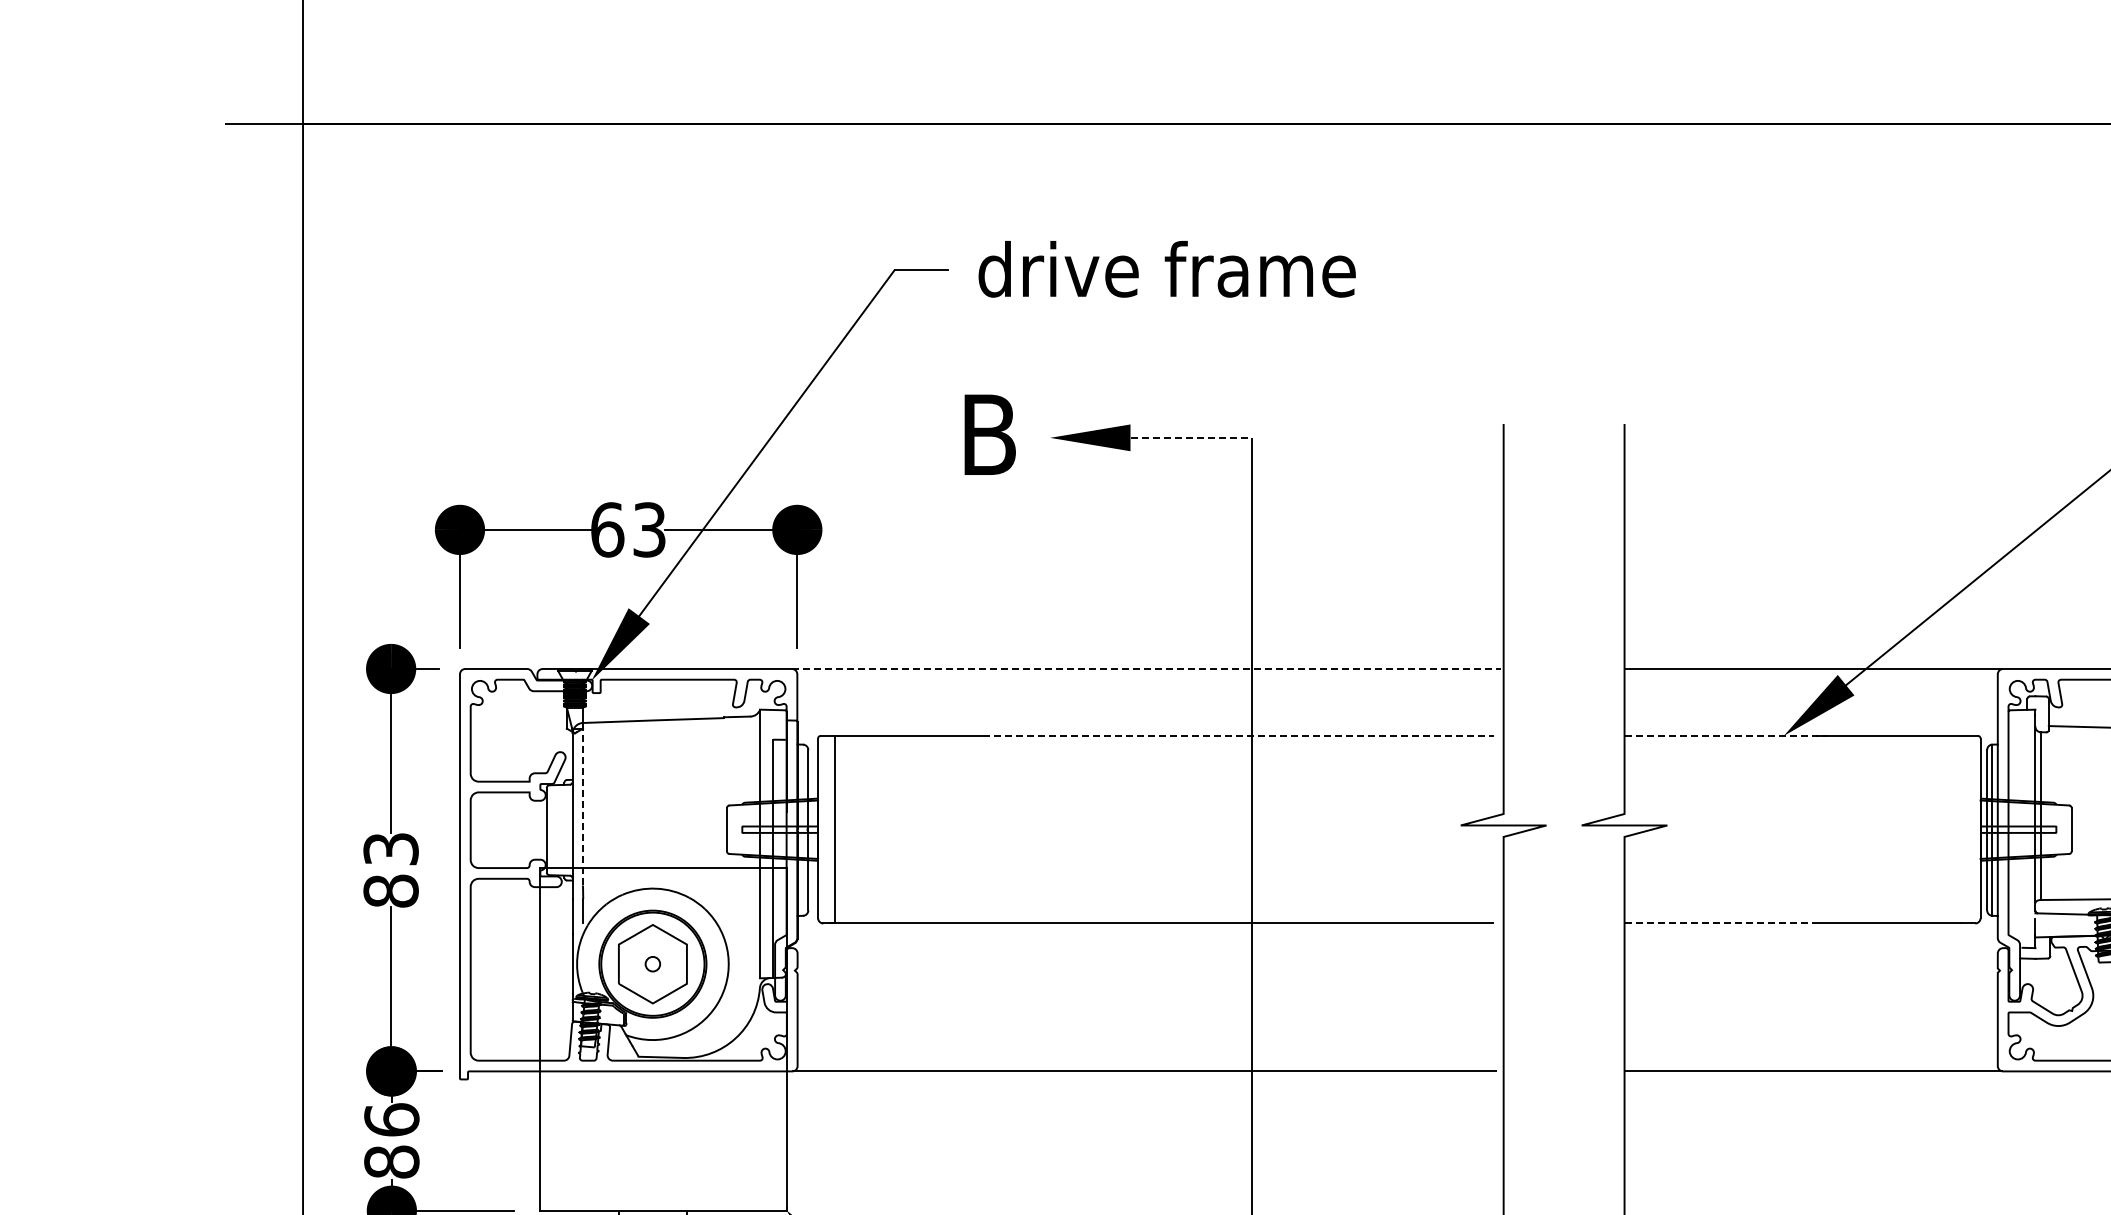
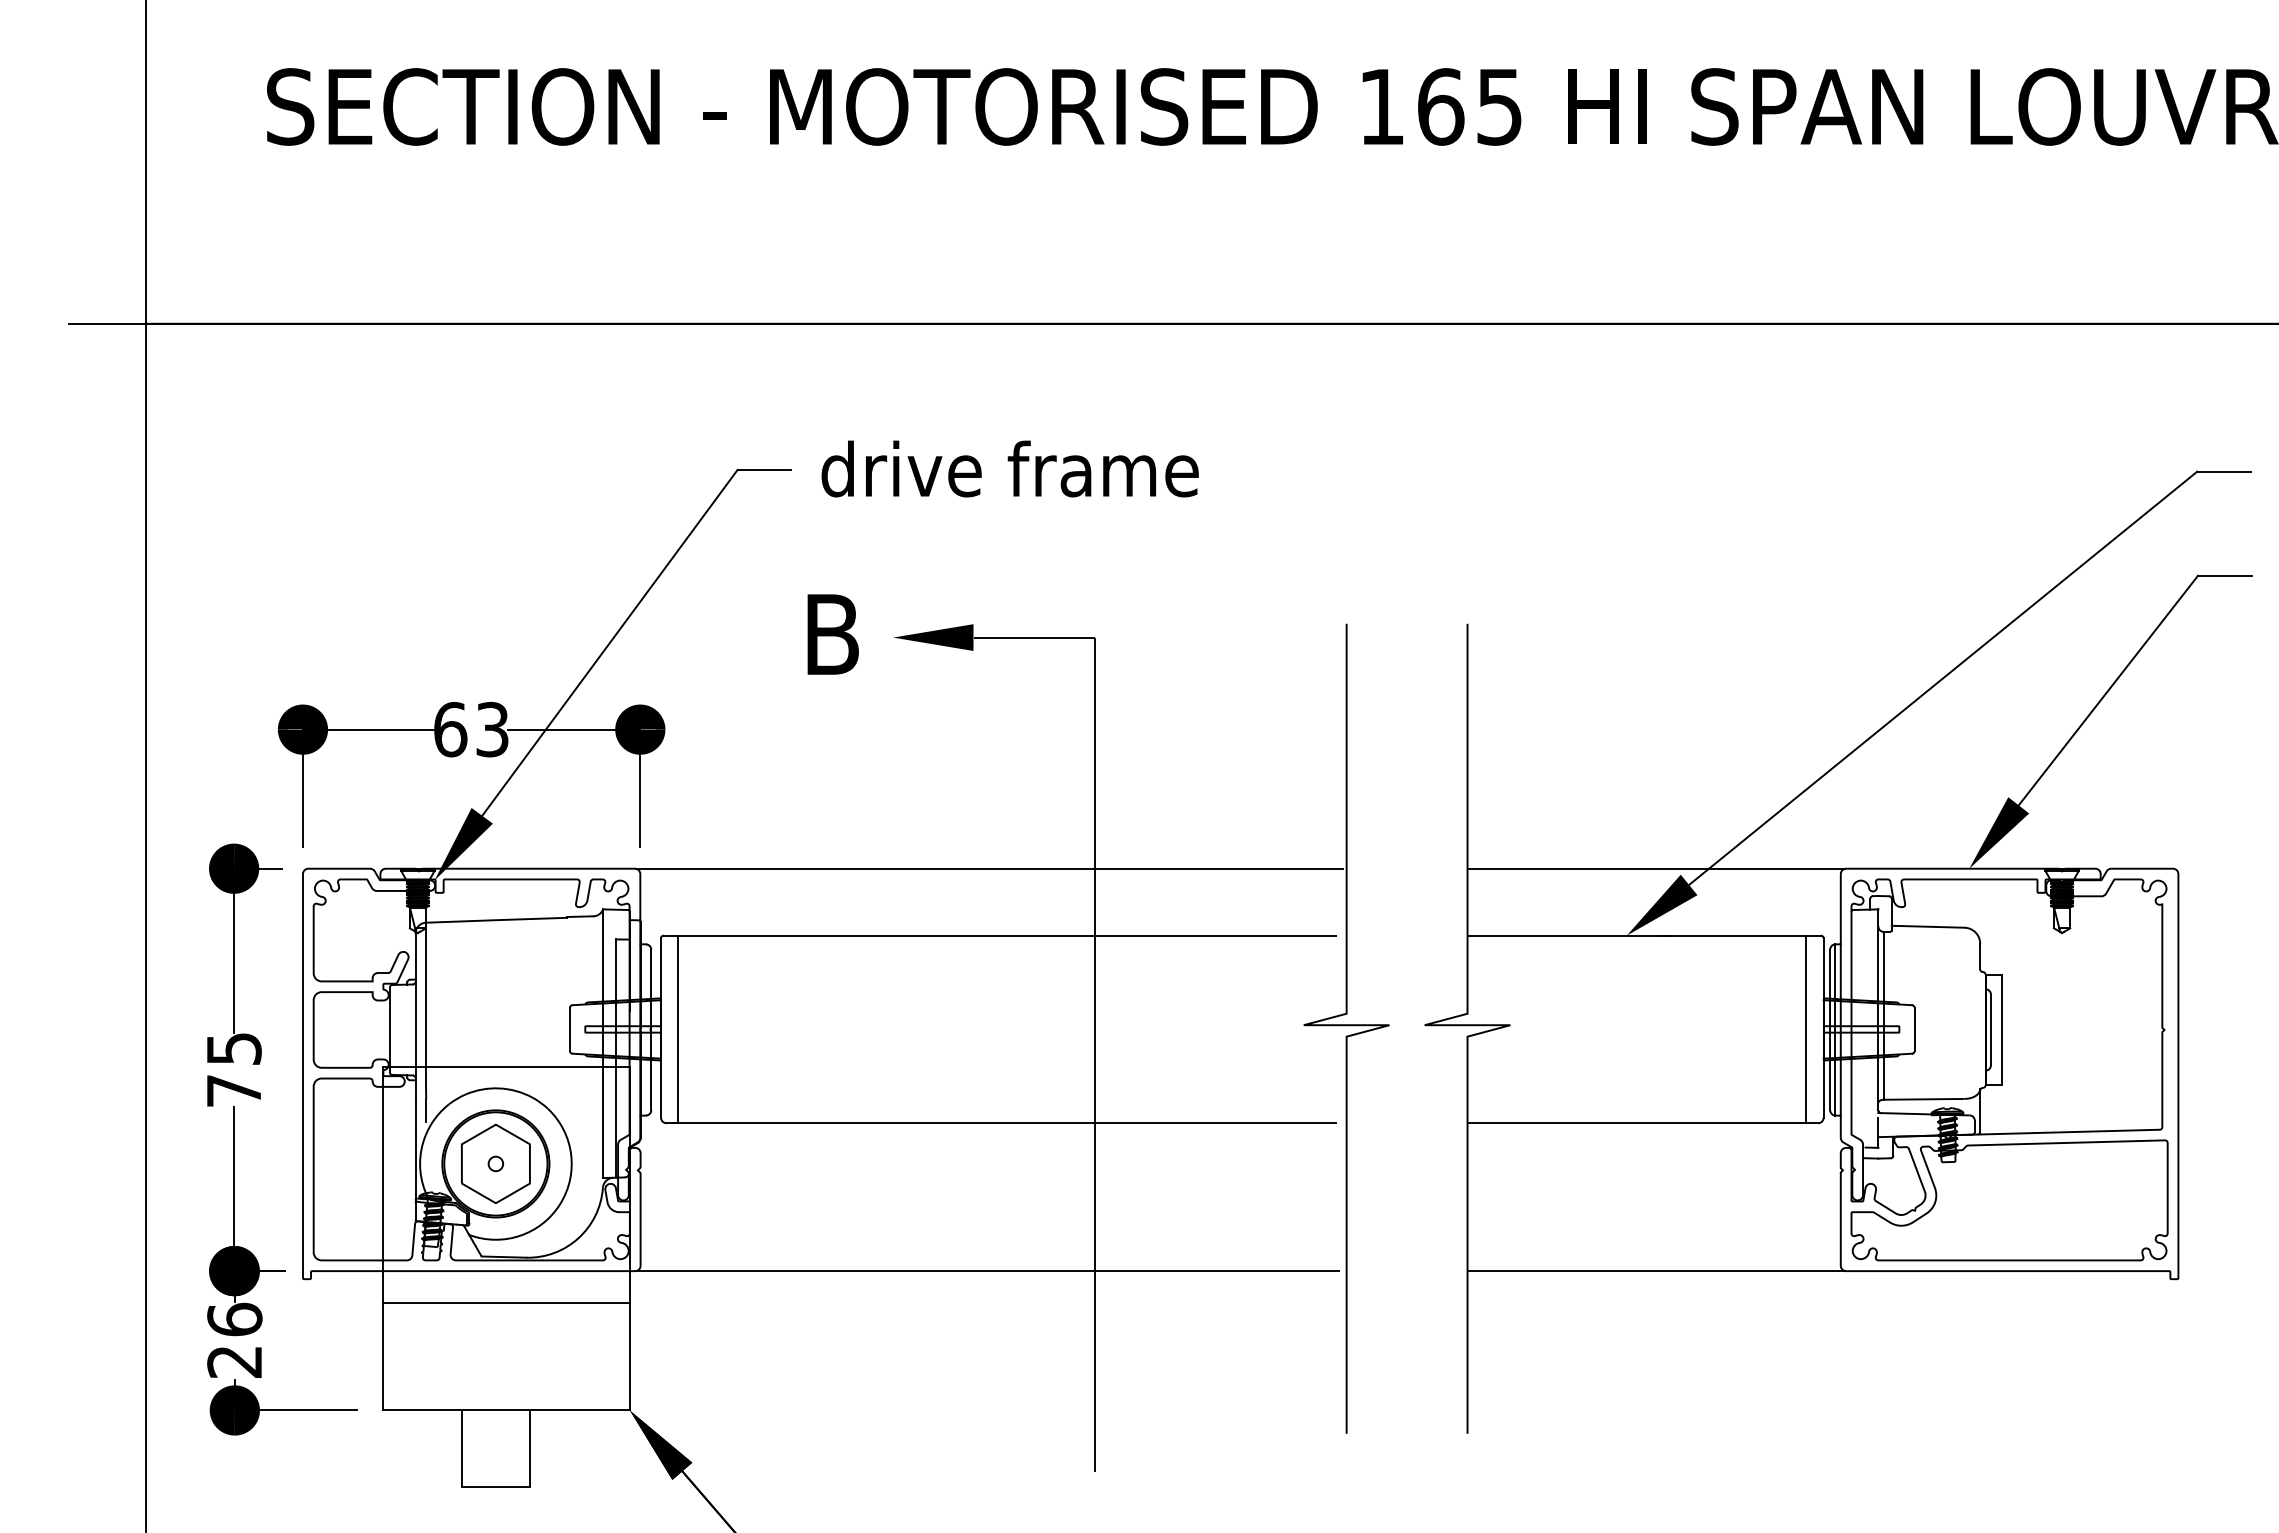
line: (1191, 437) -> (1034, 637), dashed -> solid
line: (1146, 668) -> (989, 868), dashed -> solid
line: (1238, 735) -> (1081, 935), dashed -> solid
line: (1726, 735) -> (1569, 935), dashed -> solid
line: (582, 803) -> (425, 1003), dashed -> solid
line: (1963, 829) -> (1806, 1029), added
text: (390, 870) -> (233, 1070), 83 -> 75
line: (1720, 923) -> (1563, 1123), dashed -> solid
line: (663, 1103) -> (506, 1303), added
text: (391, 1161) -> (234, 1361), 86 -> 26

